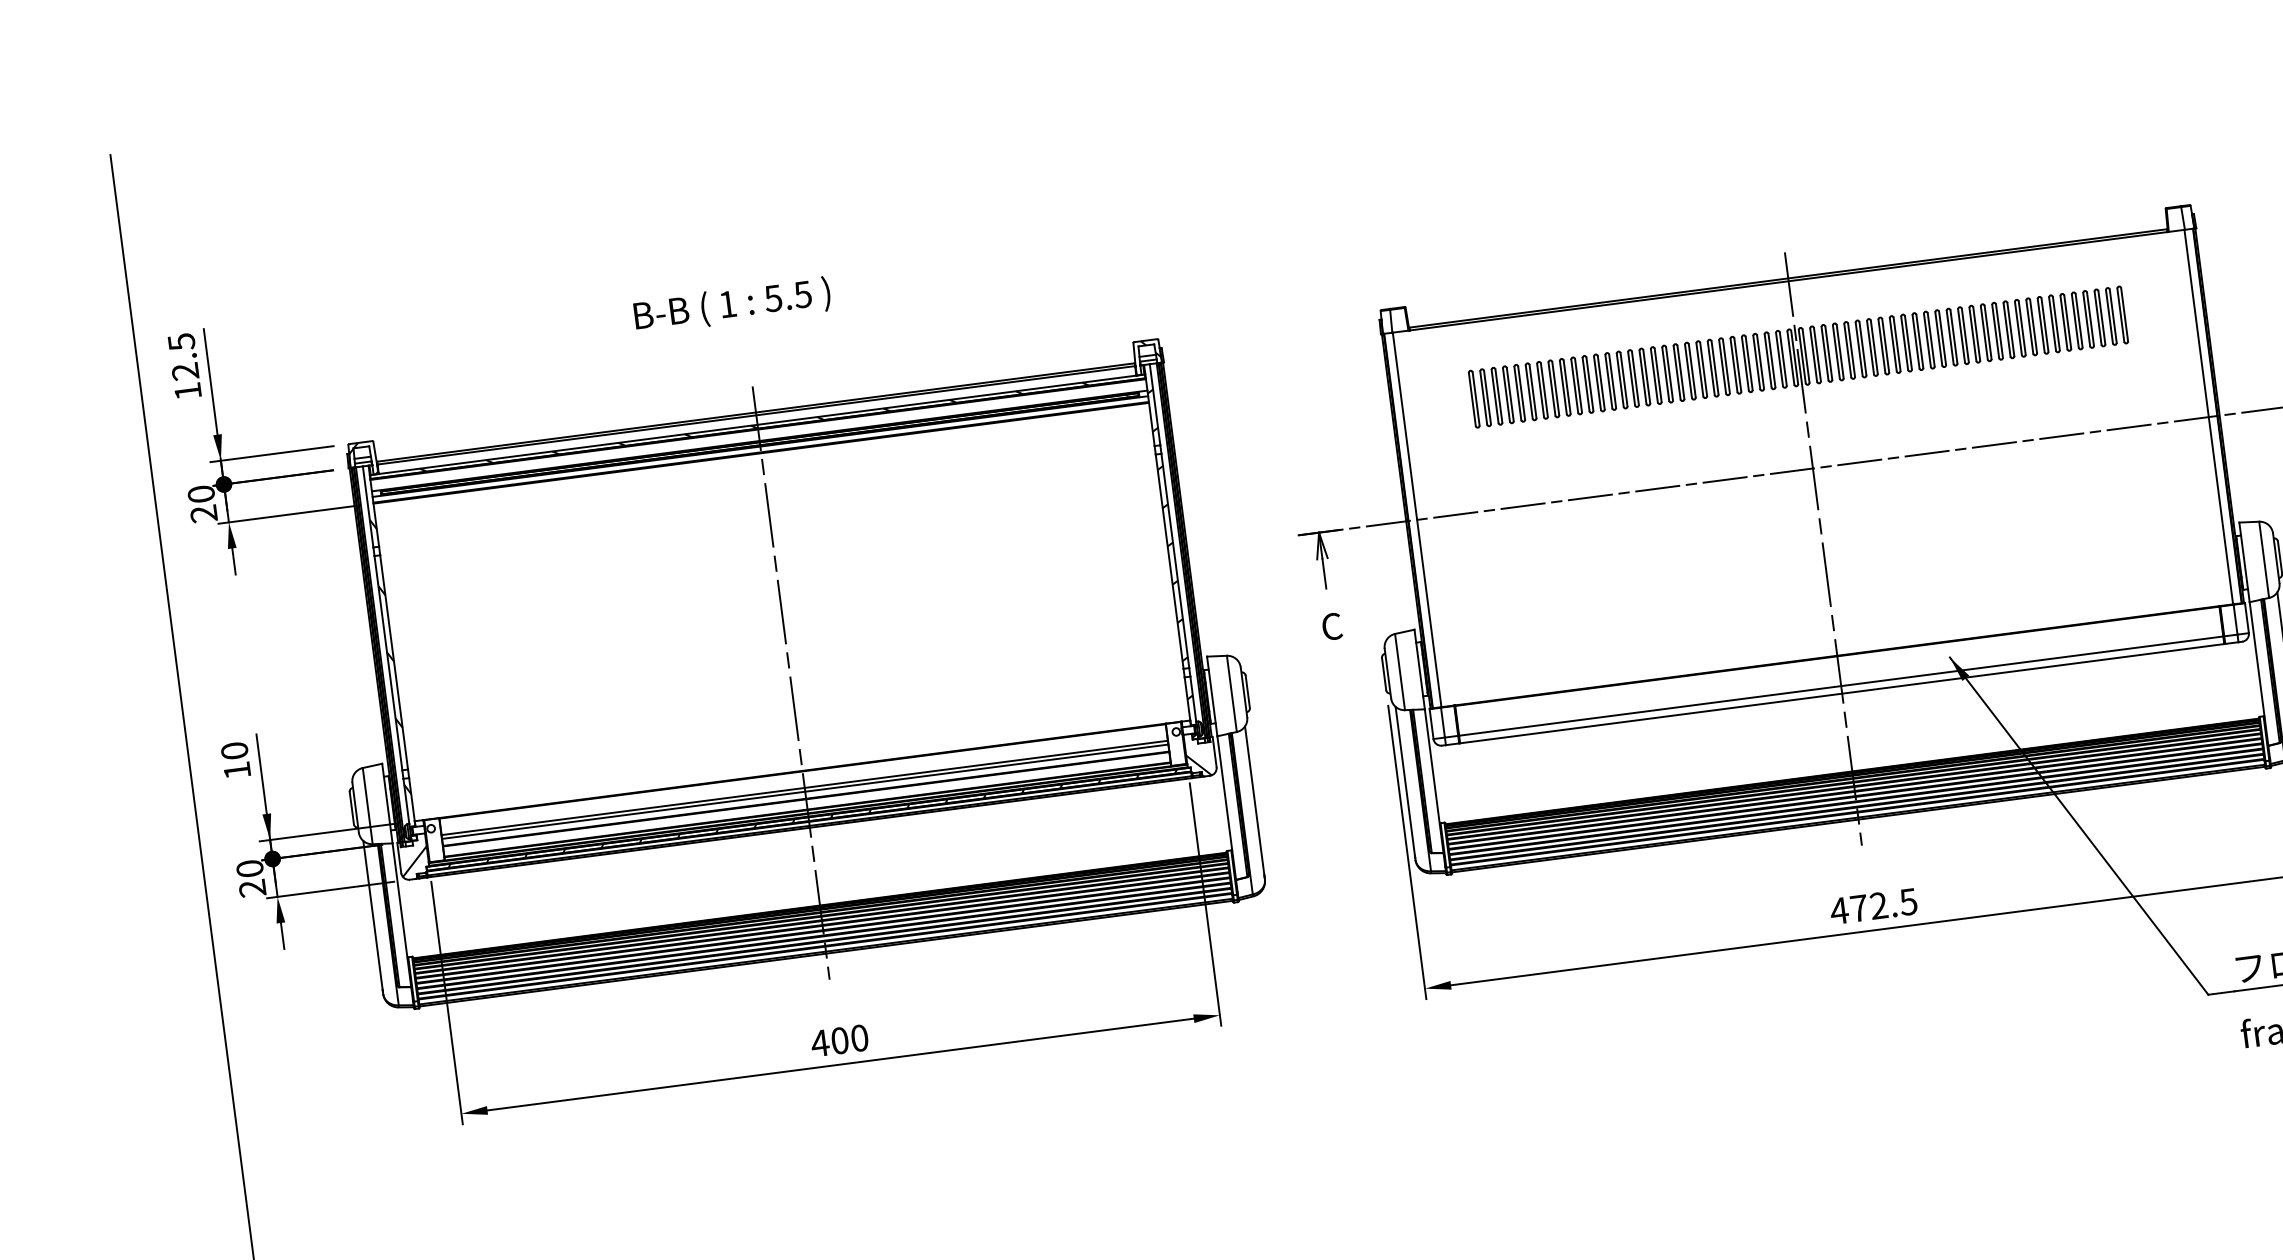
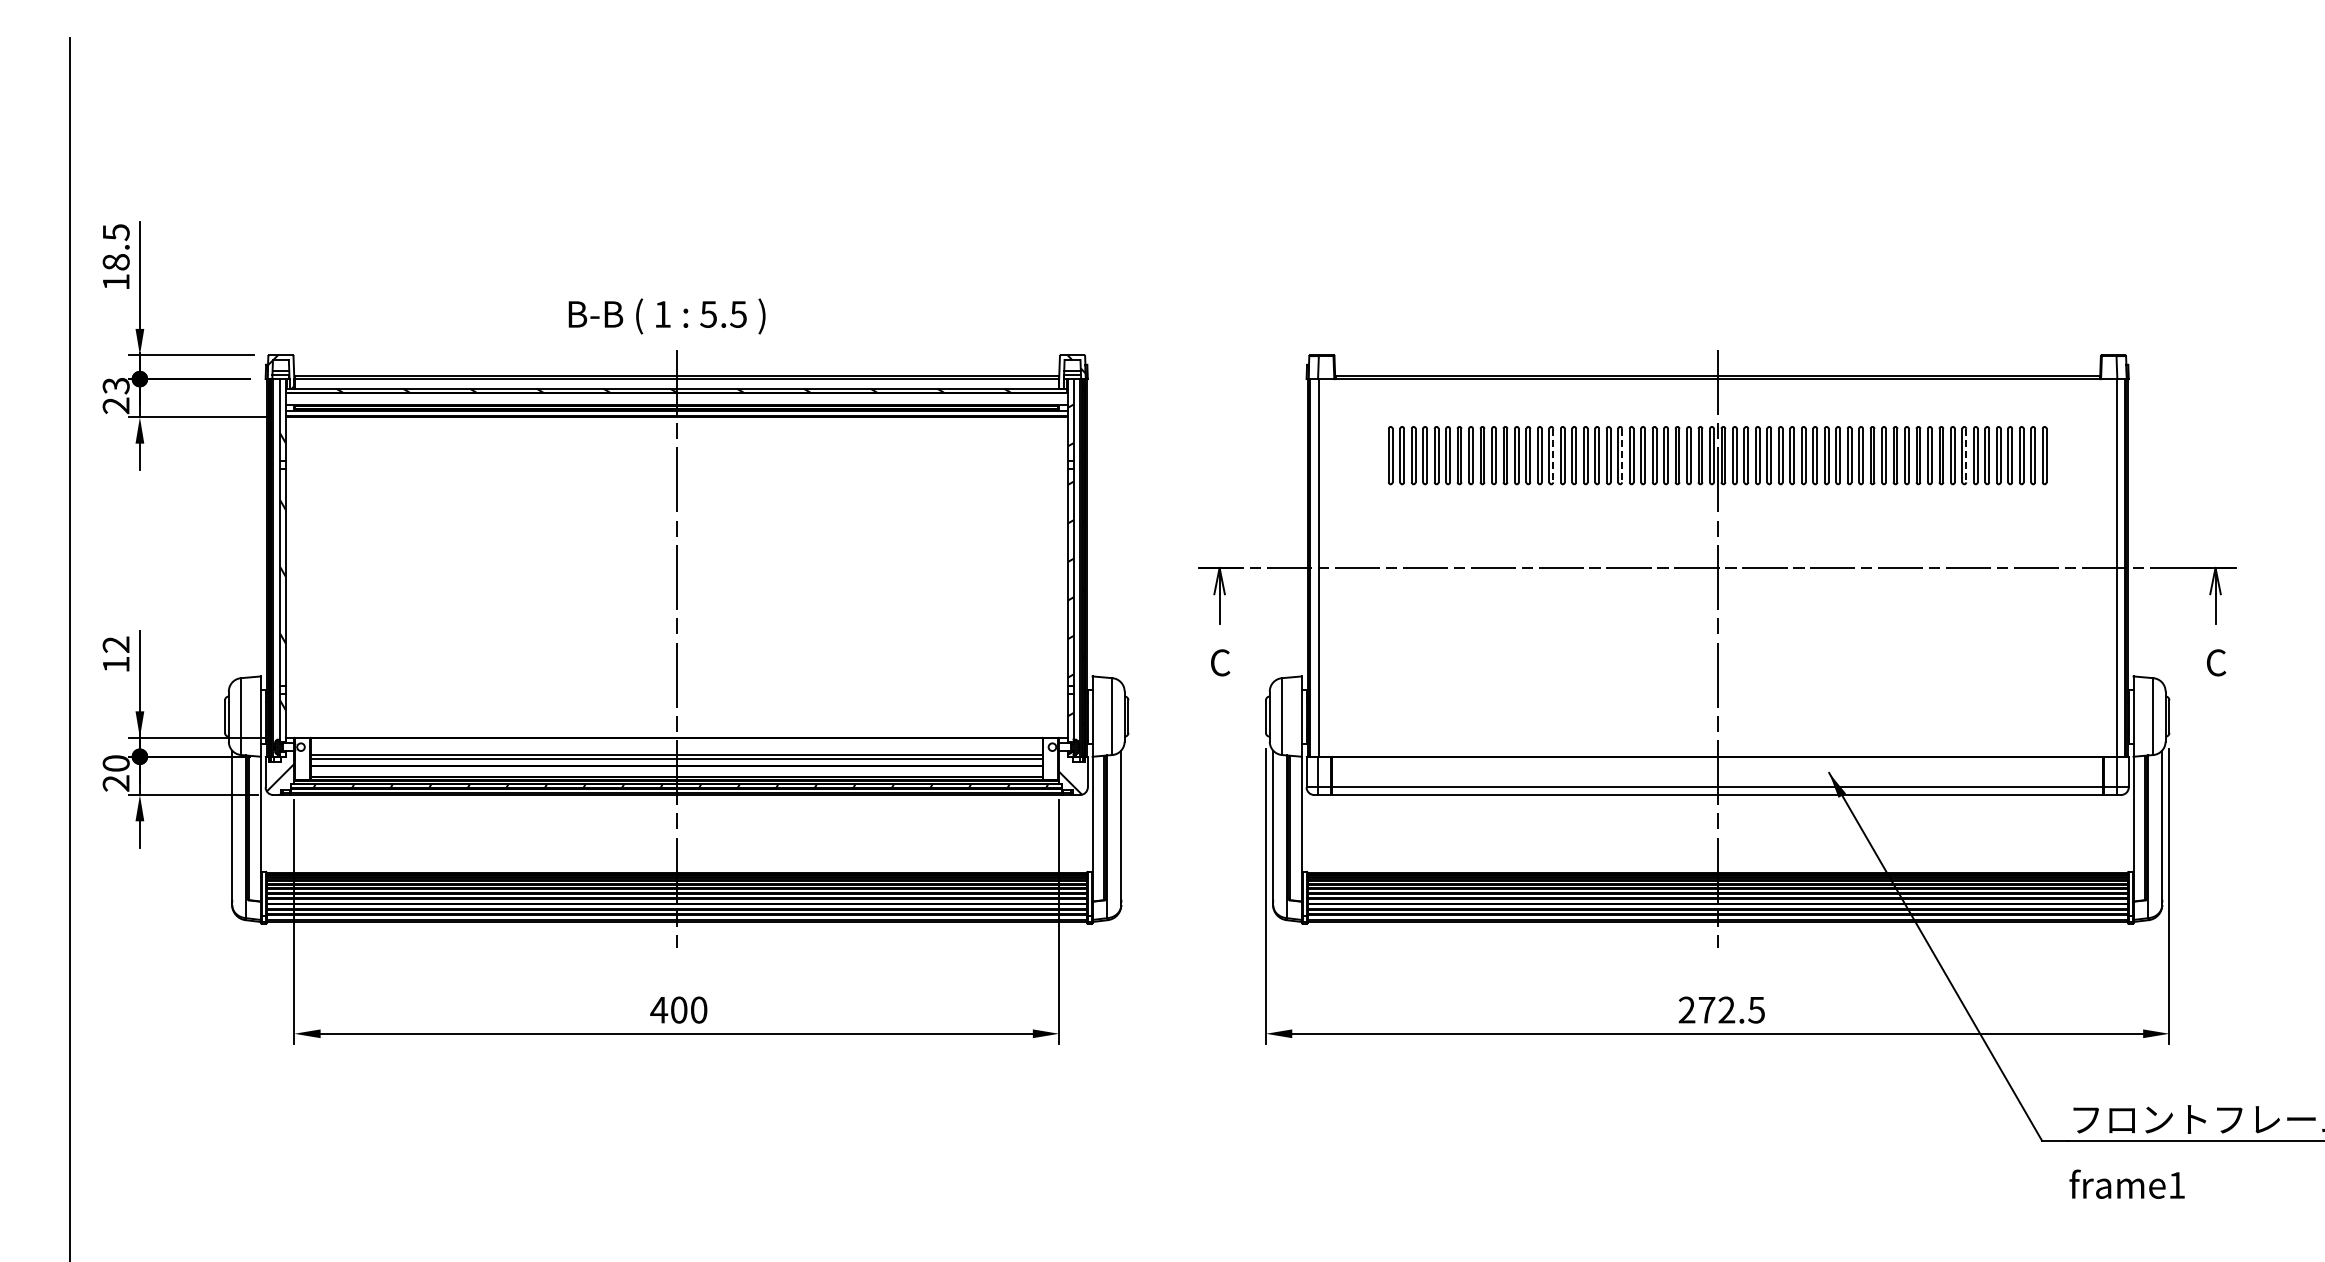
text: (731, 305) -> (666, 316), moved
line: (2045, 324) -> (1966, 455), solid -> dashed
line: (1704, 369) -> (1622, 455), solid -> dashed
text: (184, 371) -> (115, 262), 12.5 -> 18.5
line: (1635, 378) -> (1553, 455), solid -> dashed
text: (200, 493) -> (115, 385), 20 -> 23
text: (233, 750) -> (115, 644), 10 -> 12
text: (1838, 910) -> (1686, 1009), 472.5 -> 272.5

